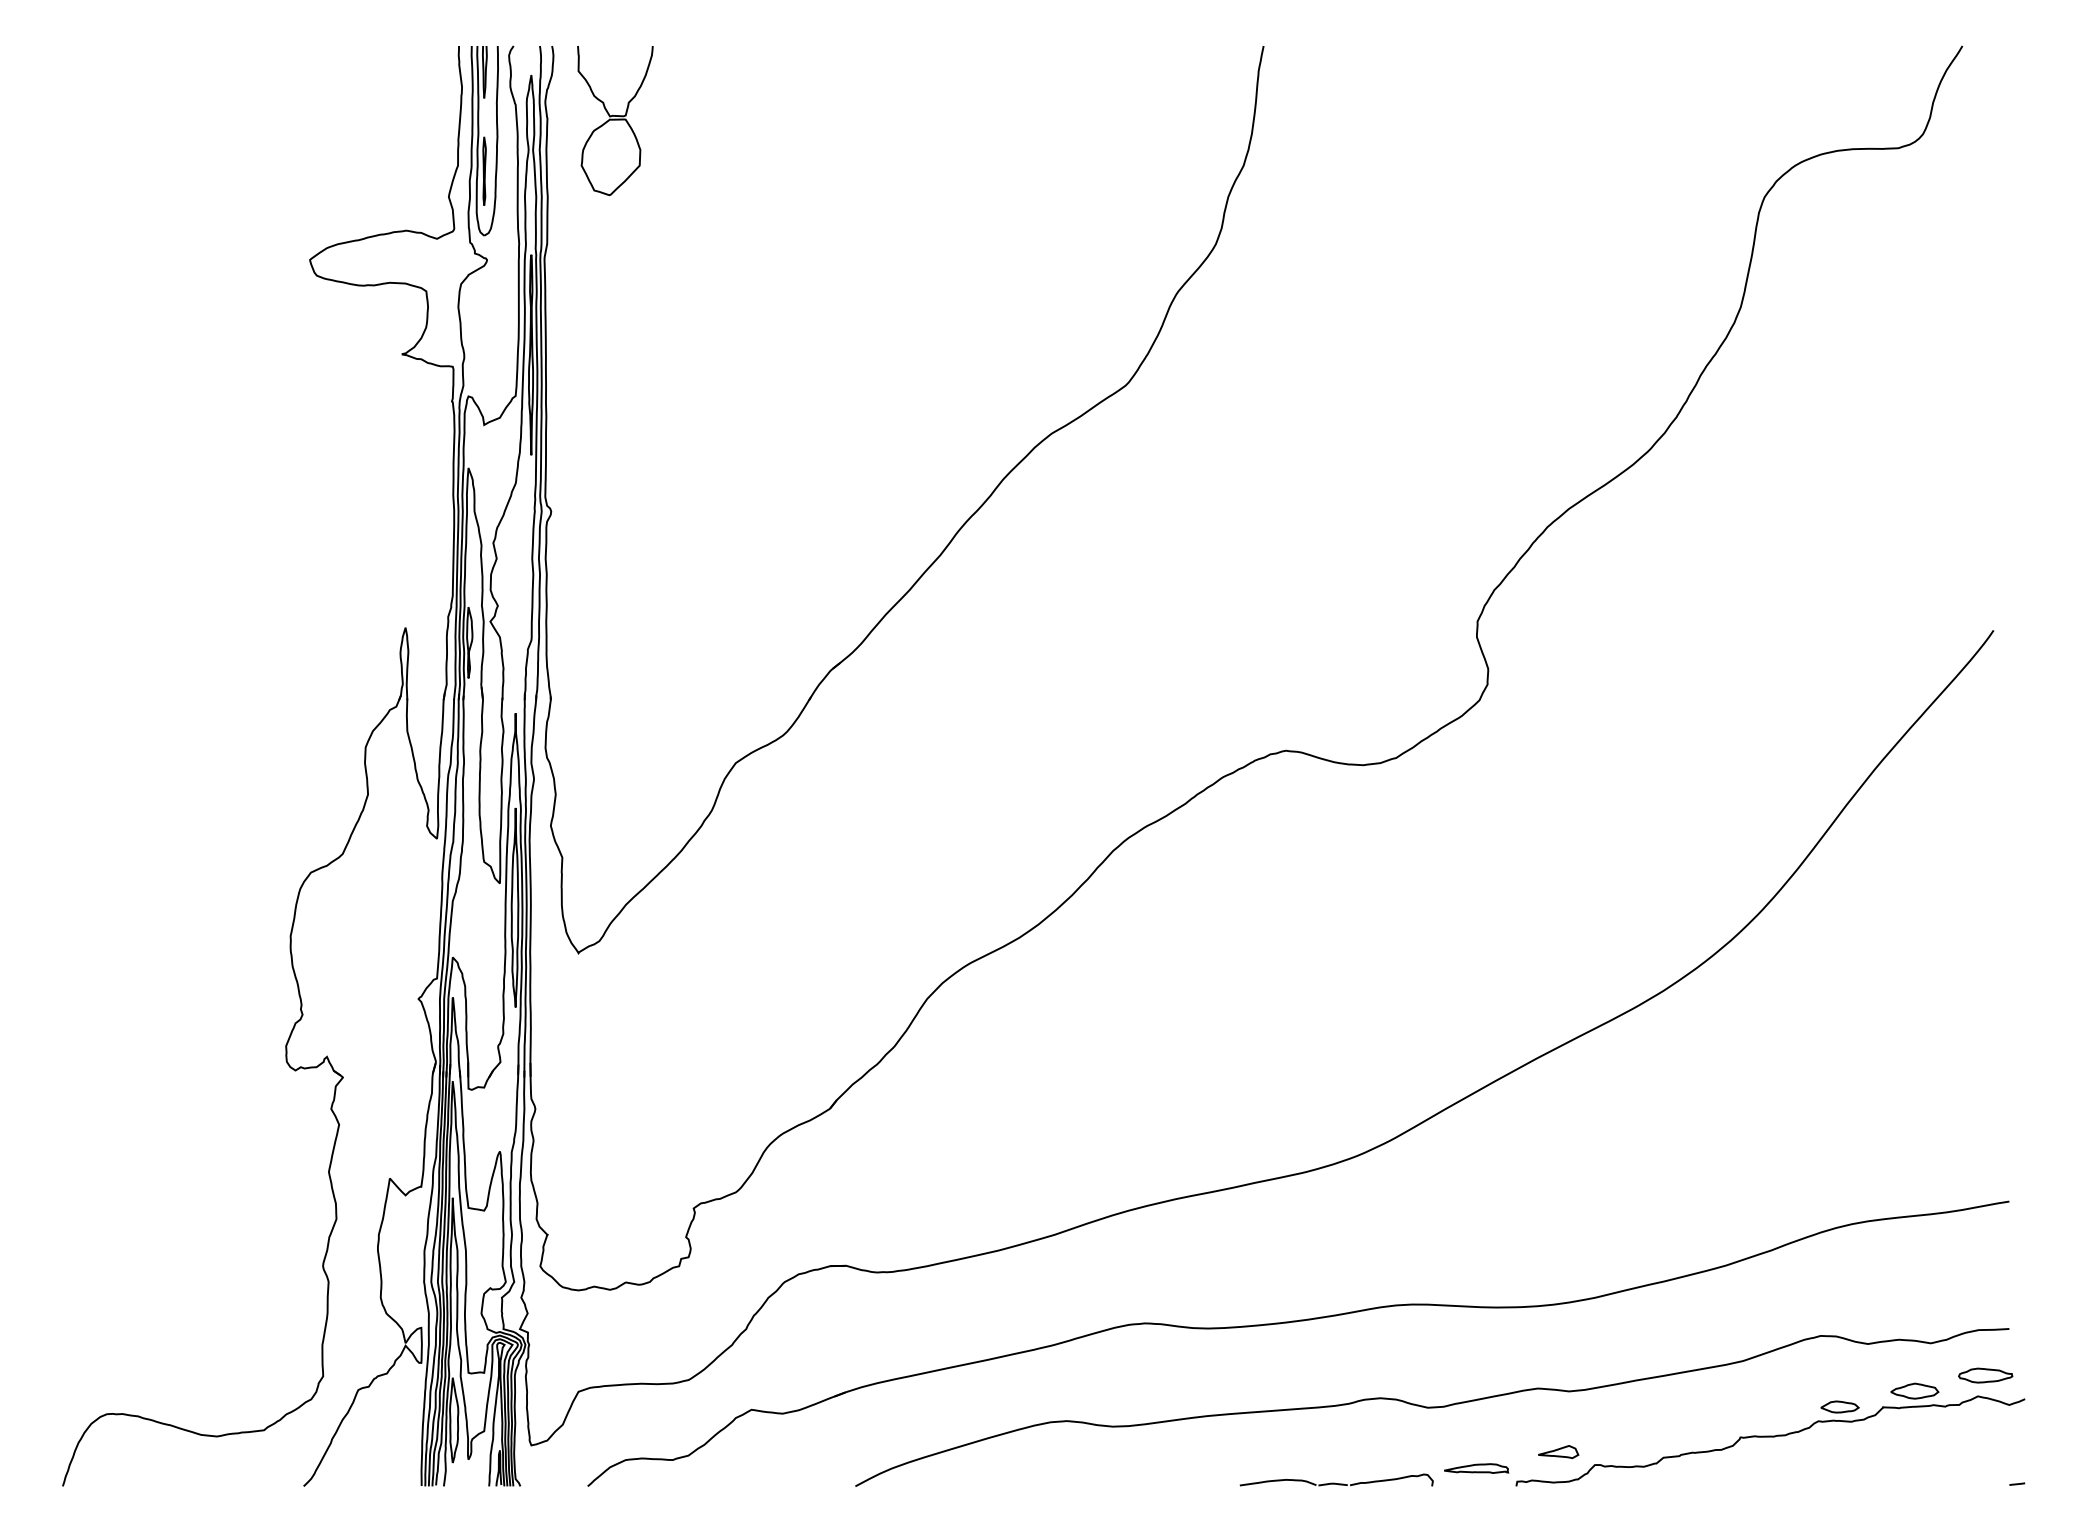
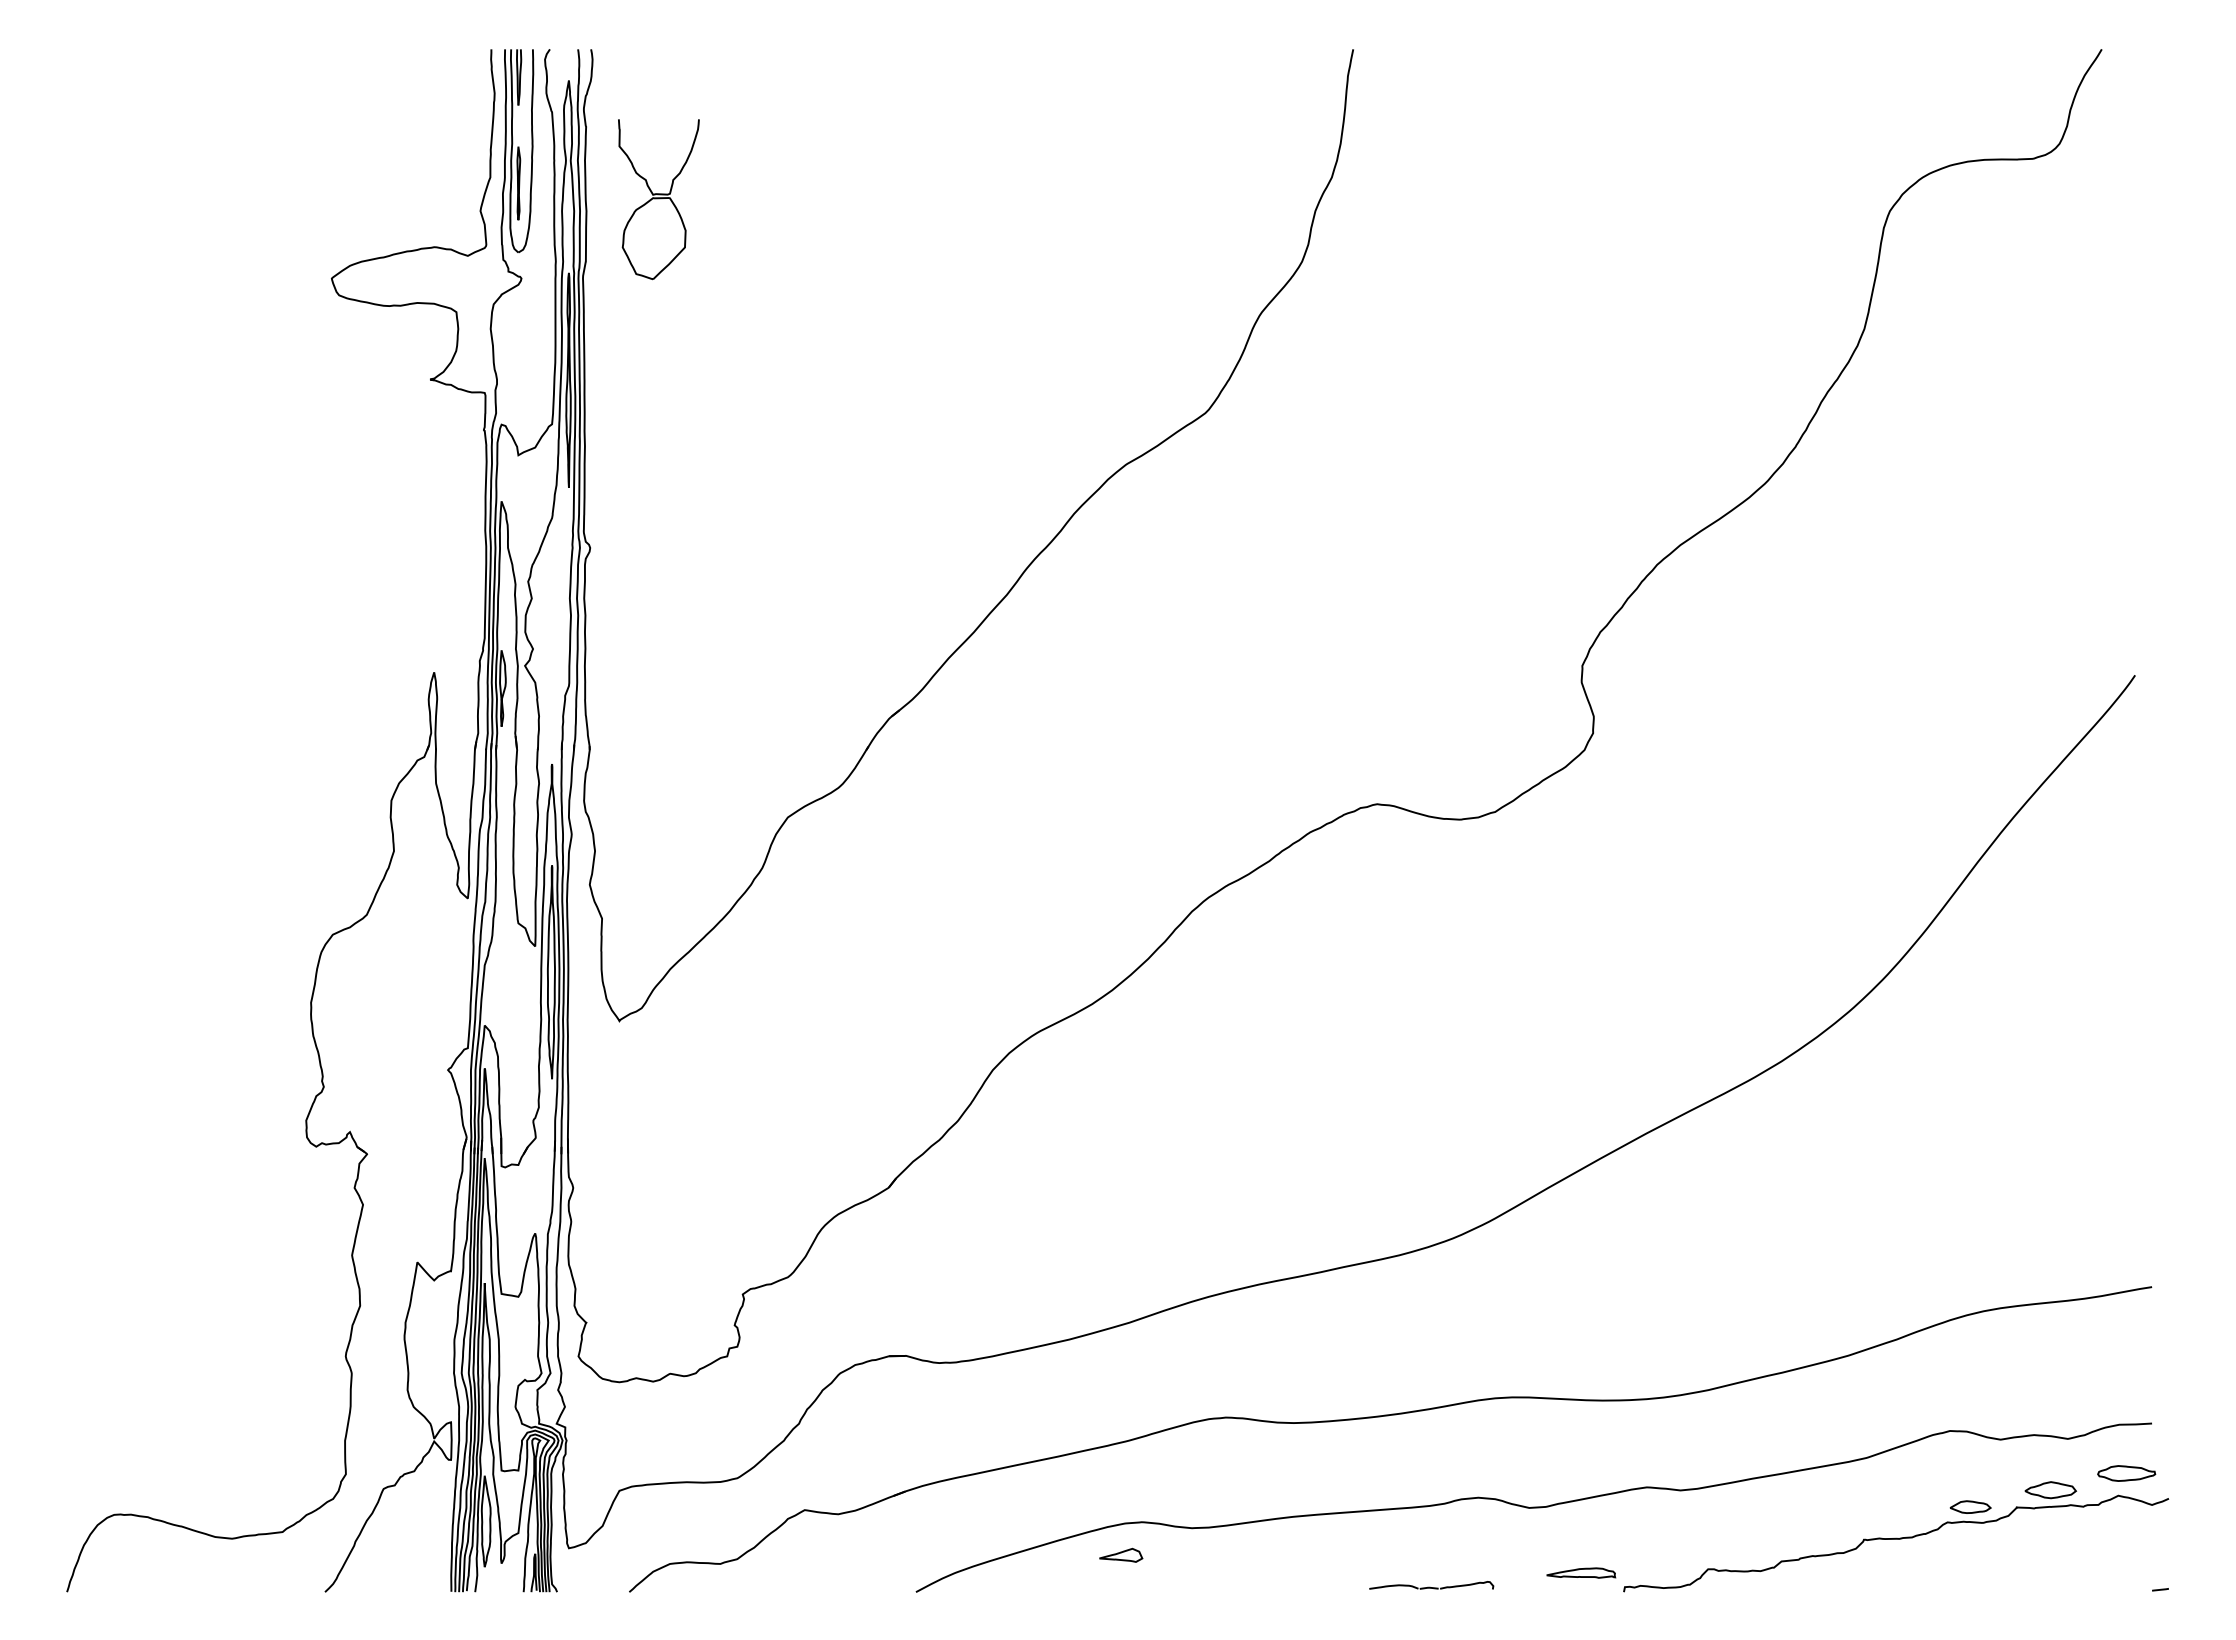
part: (615, 120) -> (658, 199), moved
part: (1558, 1451) -> (1121, 1554), moved
part: (1336, 1480) -> (1431, 1585), size x0.6

